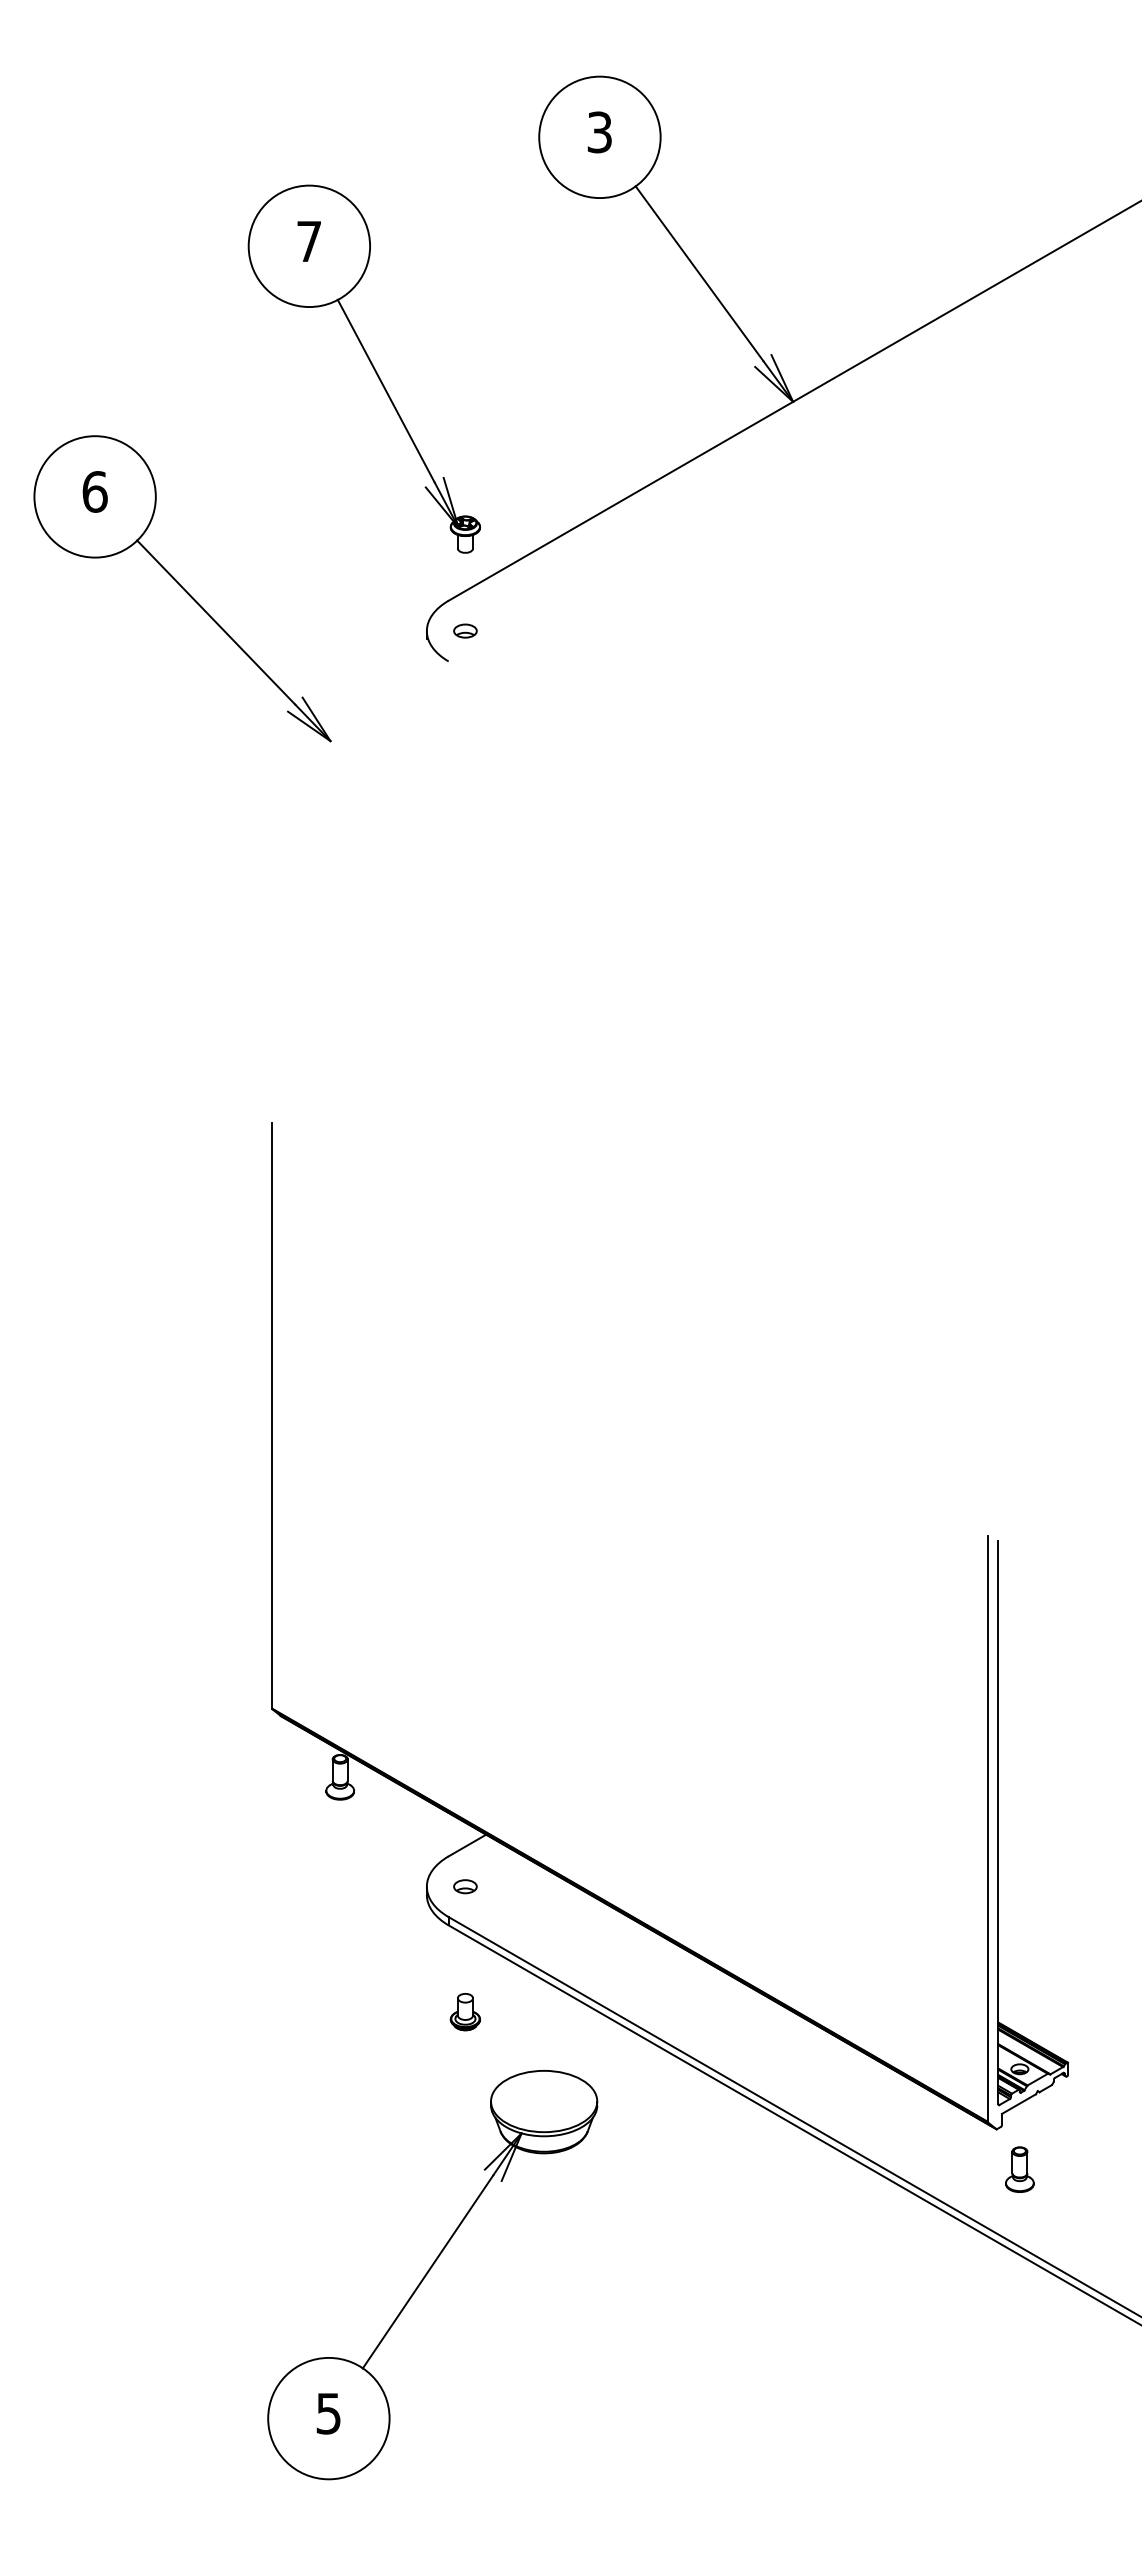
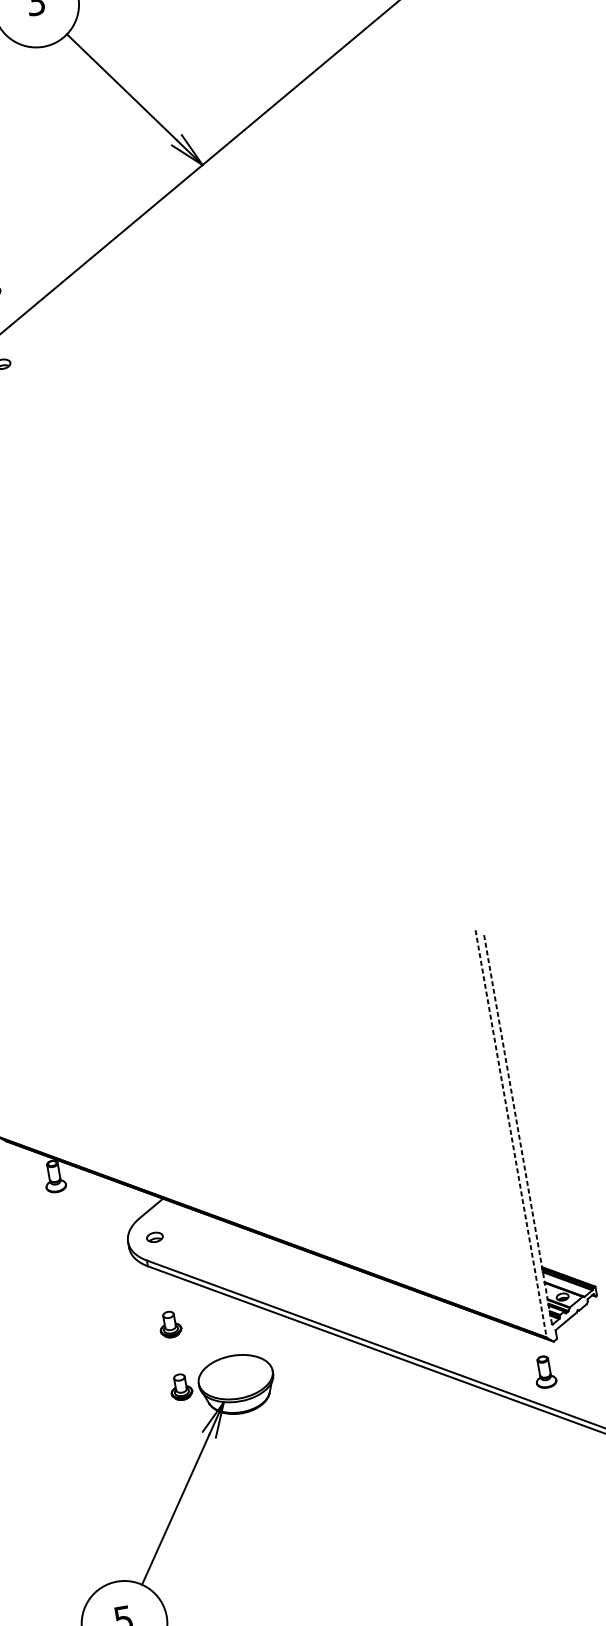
line: (998, 1822) -> (517, 1128), solid -> dashed
line: (987, 1828) -> (510, 1133), solid -> dashed
part: (465, 2102) -> (181, 1387), added
part: (1019, 2169) -> (544, 1372), moved

